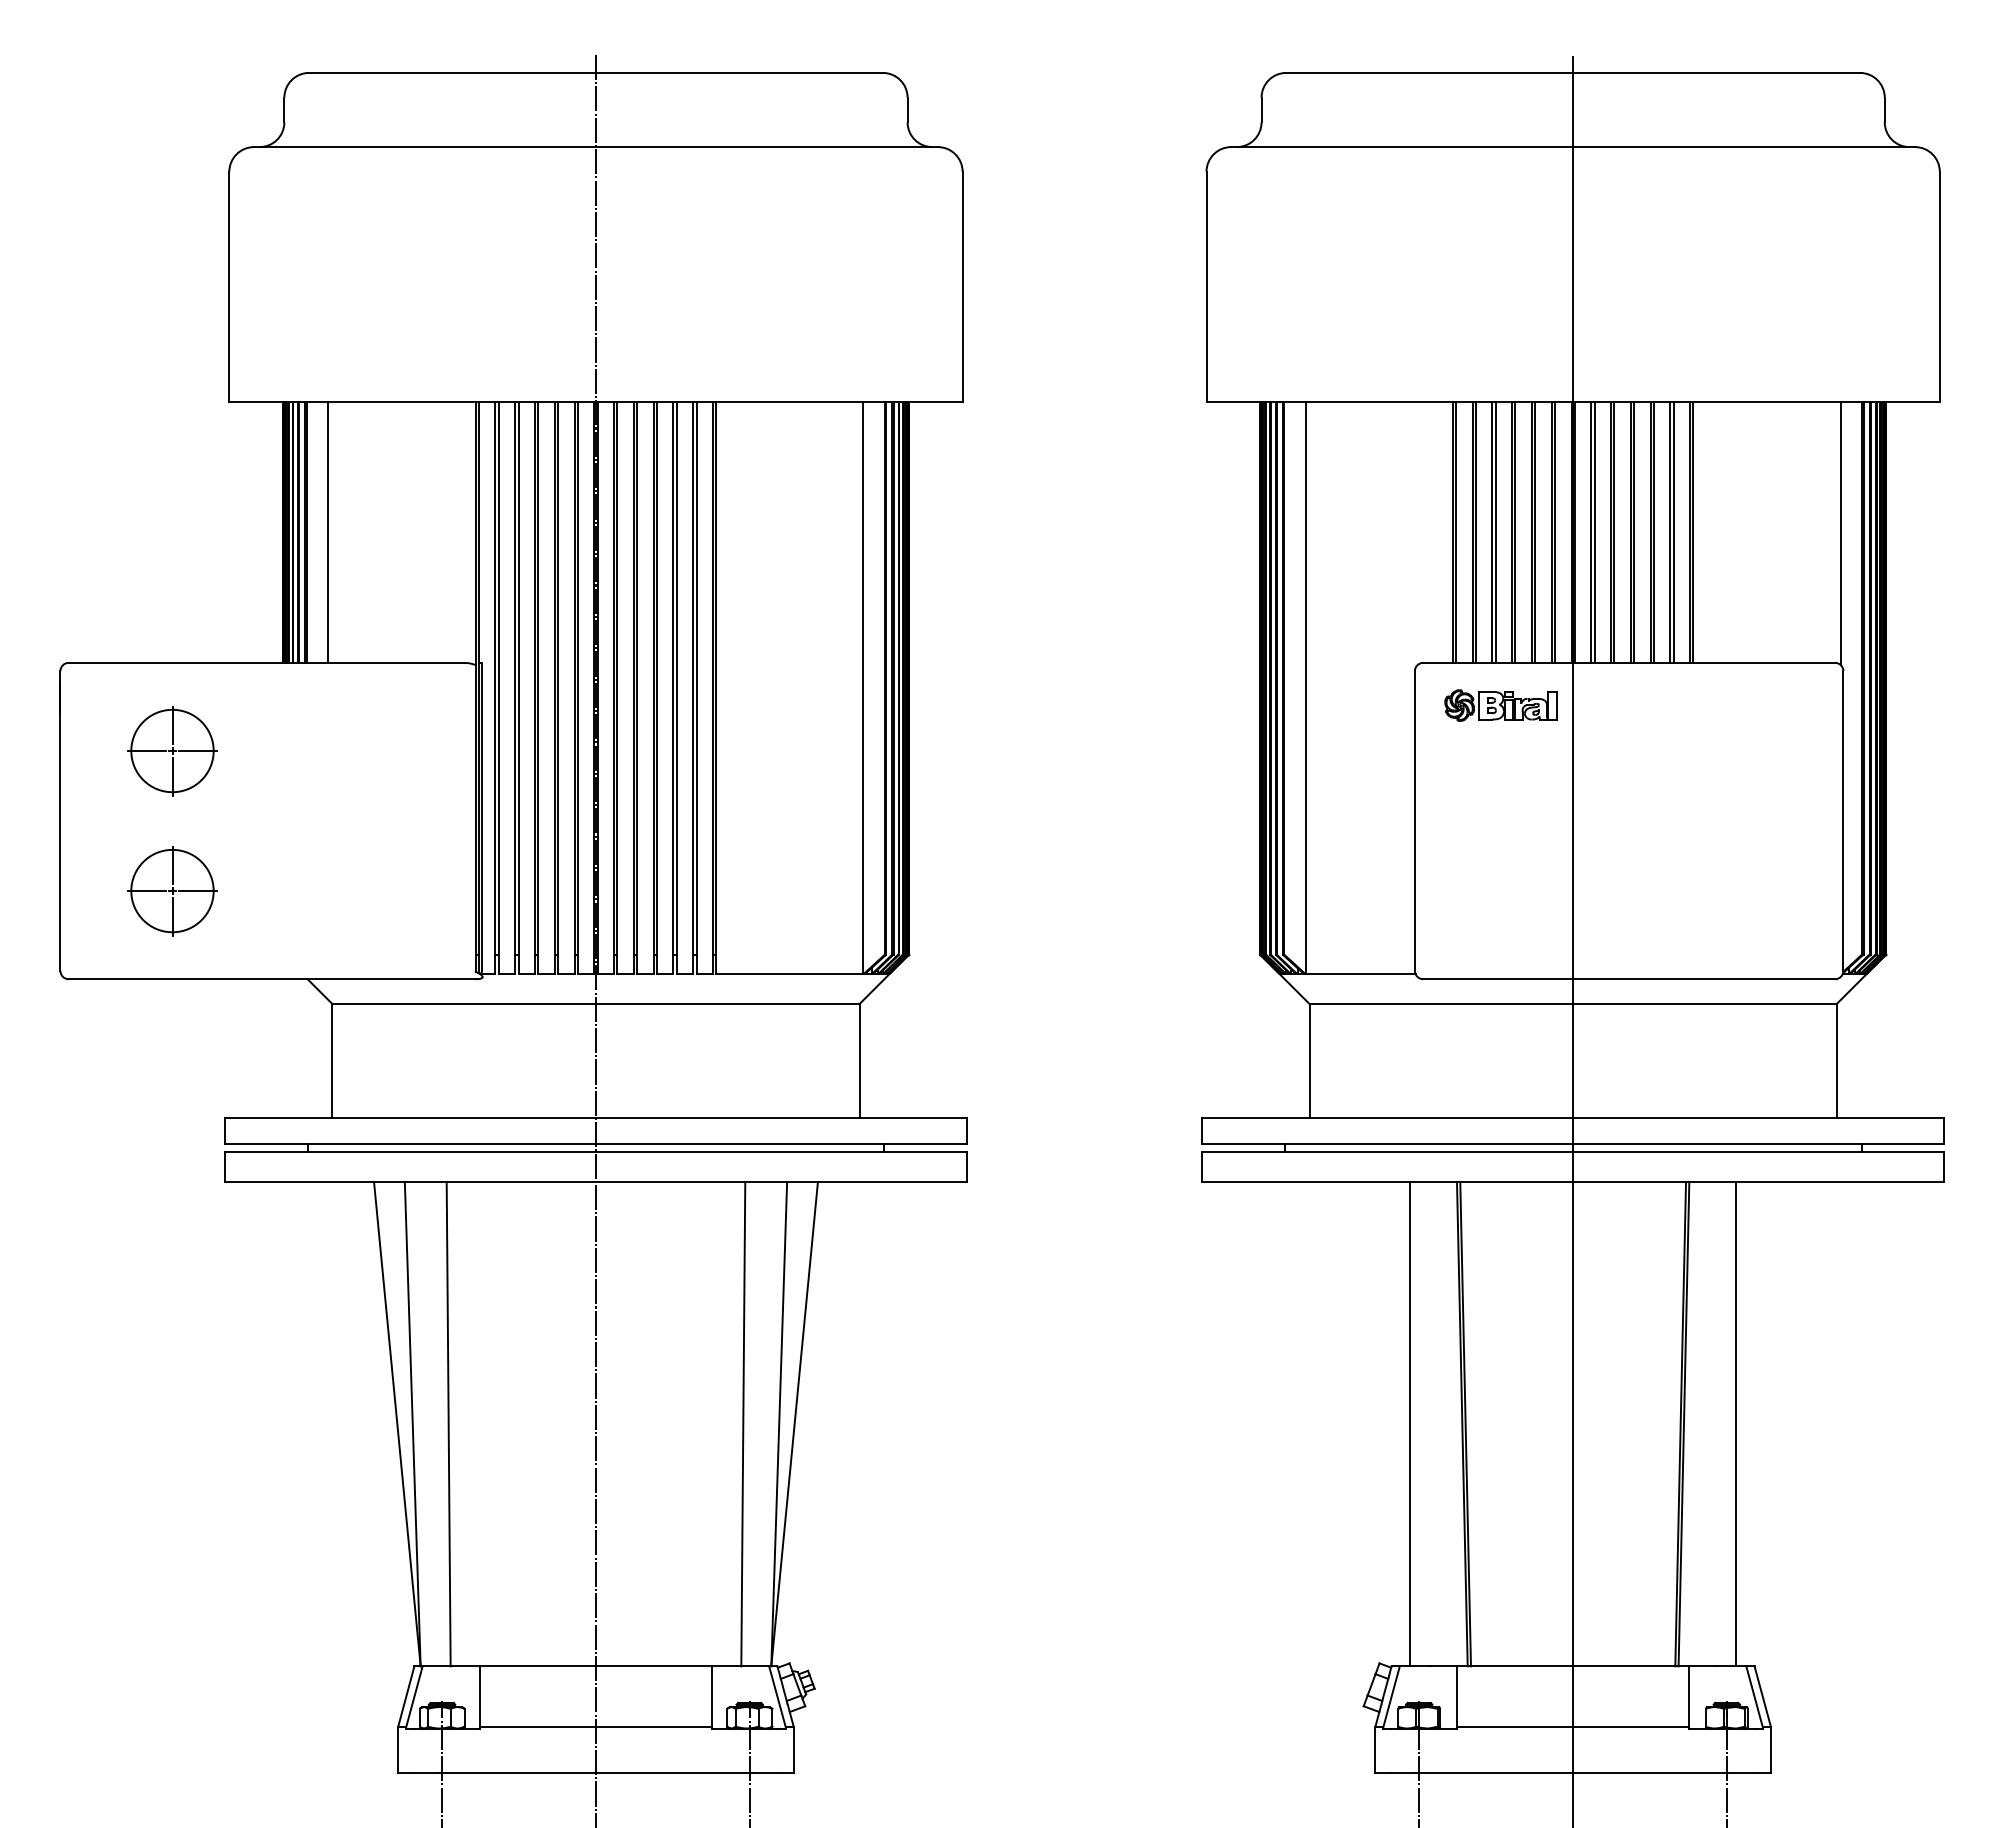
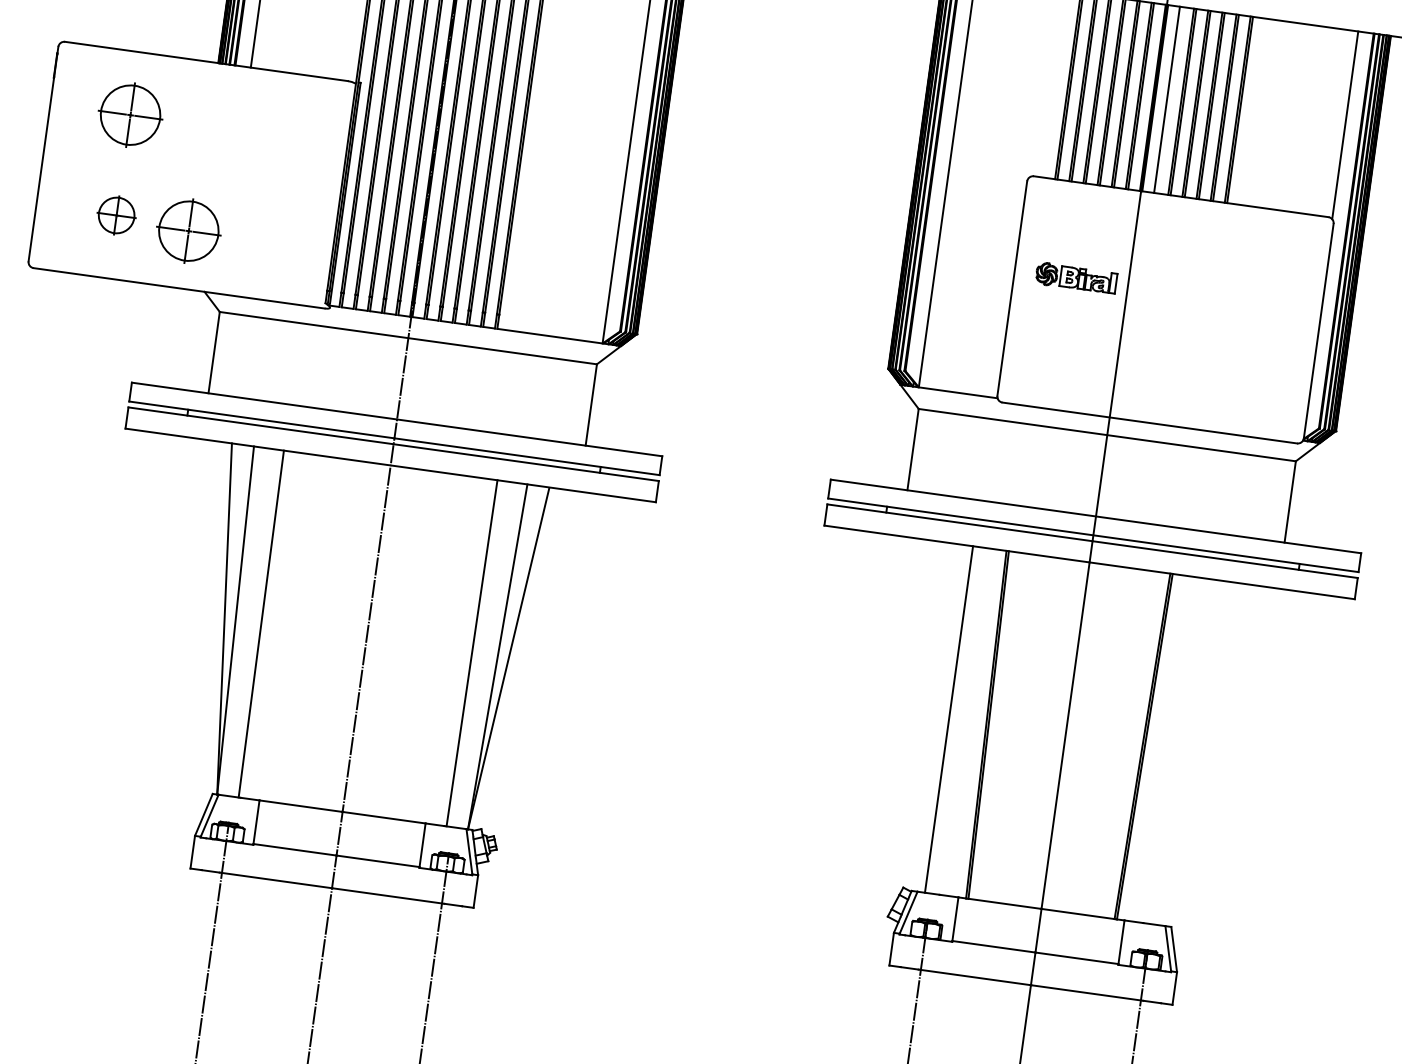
line: (1594, 532) -> (1169, 100), removed
part: (1500, 705) -> (1076, 278), moved
part: (172, 891) -> (116, 215), size x0.6
part: (274, 899) -> (188, 231), added
line: (1736, 1423) -> (1182, 751), removed

